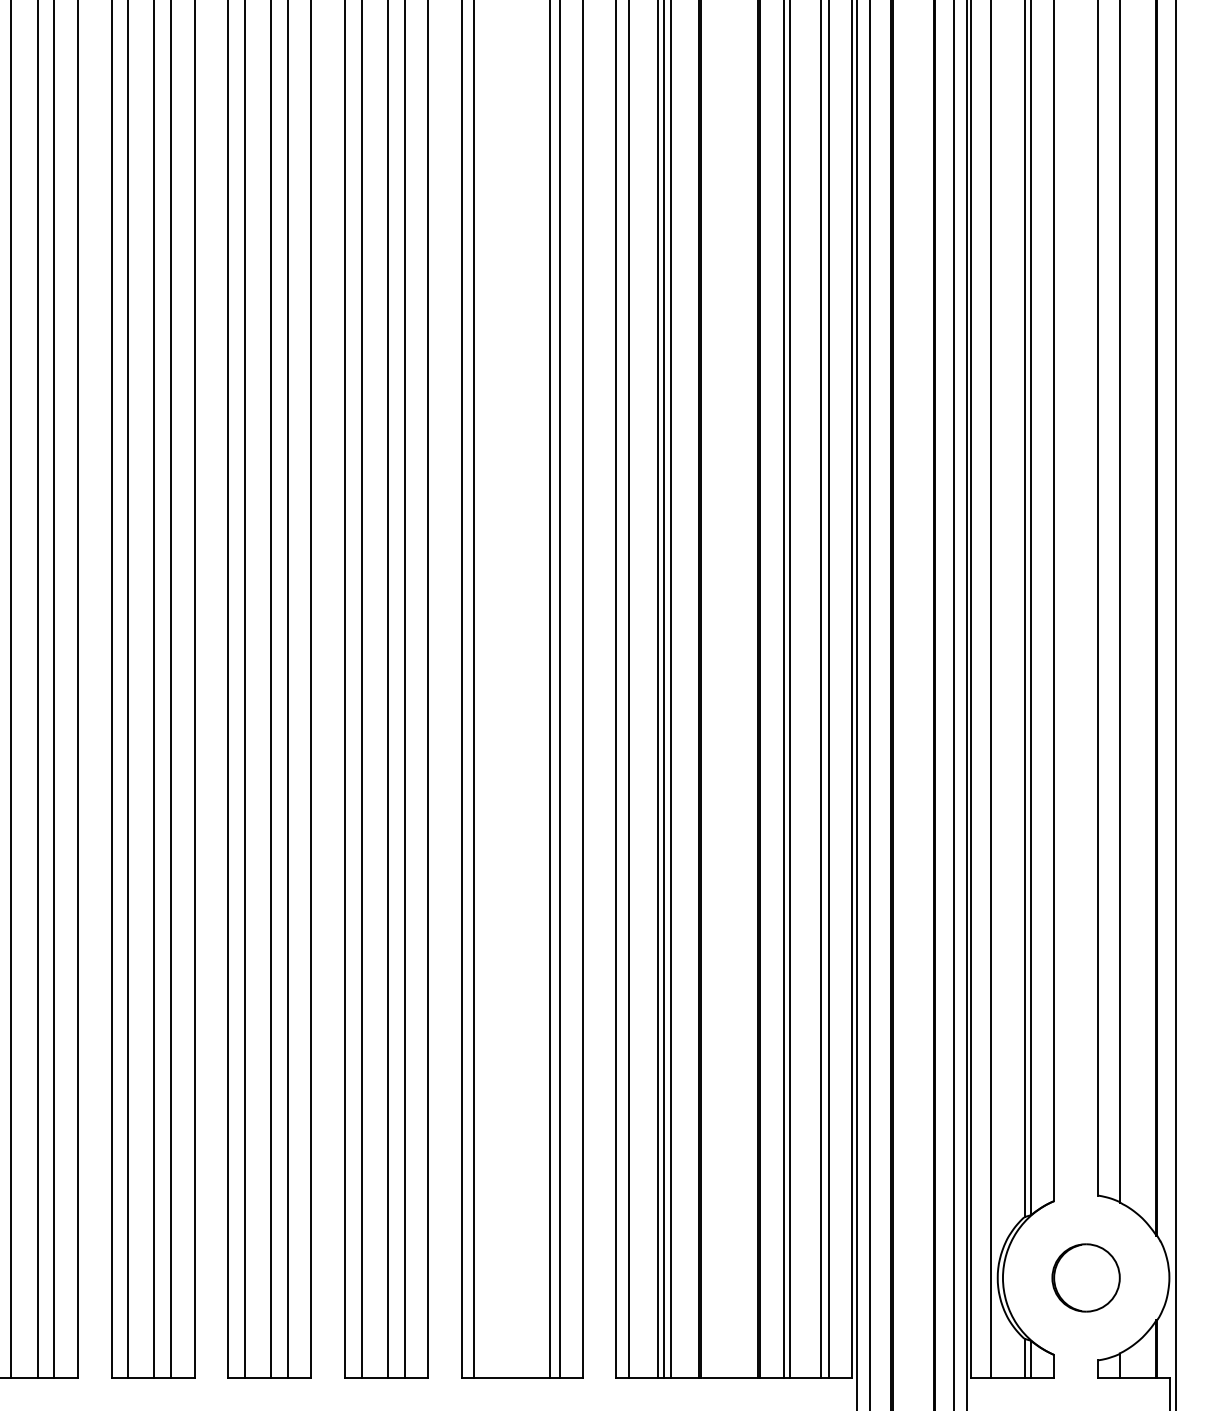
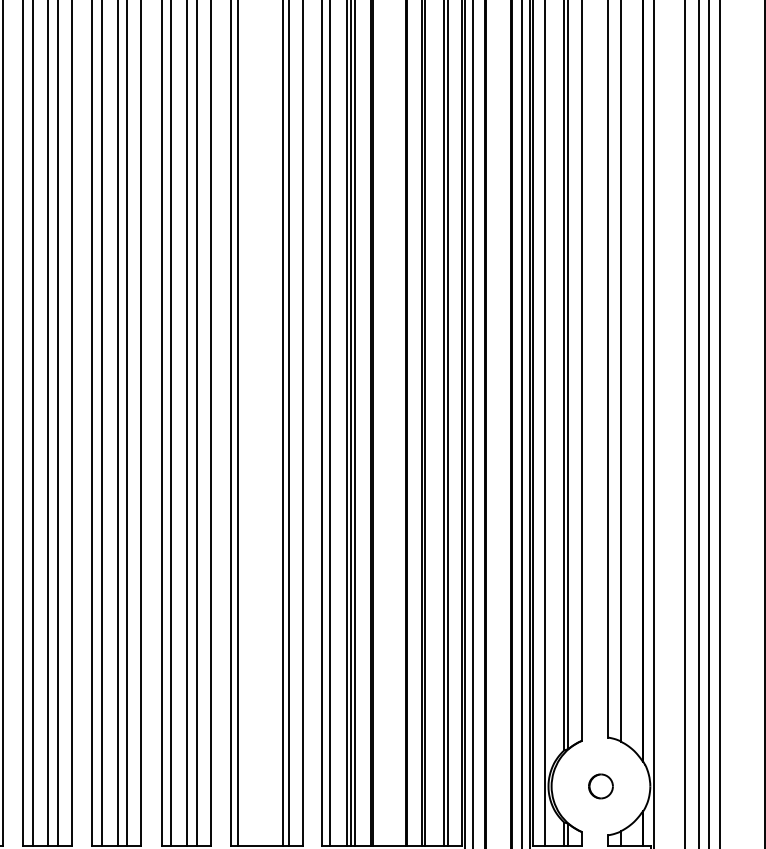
part: (1085, 1278) -> (600, 786), size x0.6

